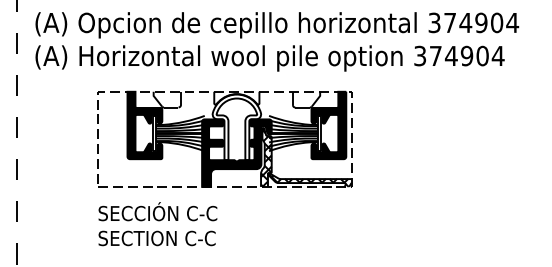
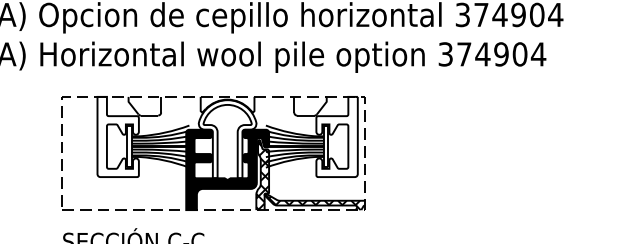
fill: (144, 125) -> (117, 137), removed
fill: (328, 125) -> (336, 137), removed

